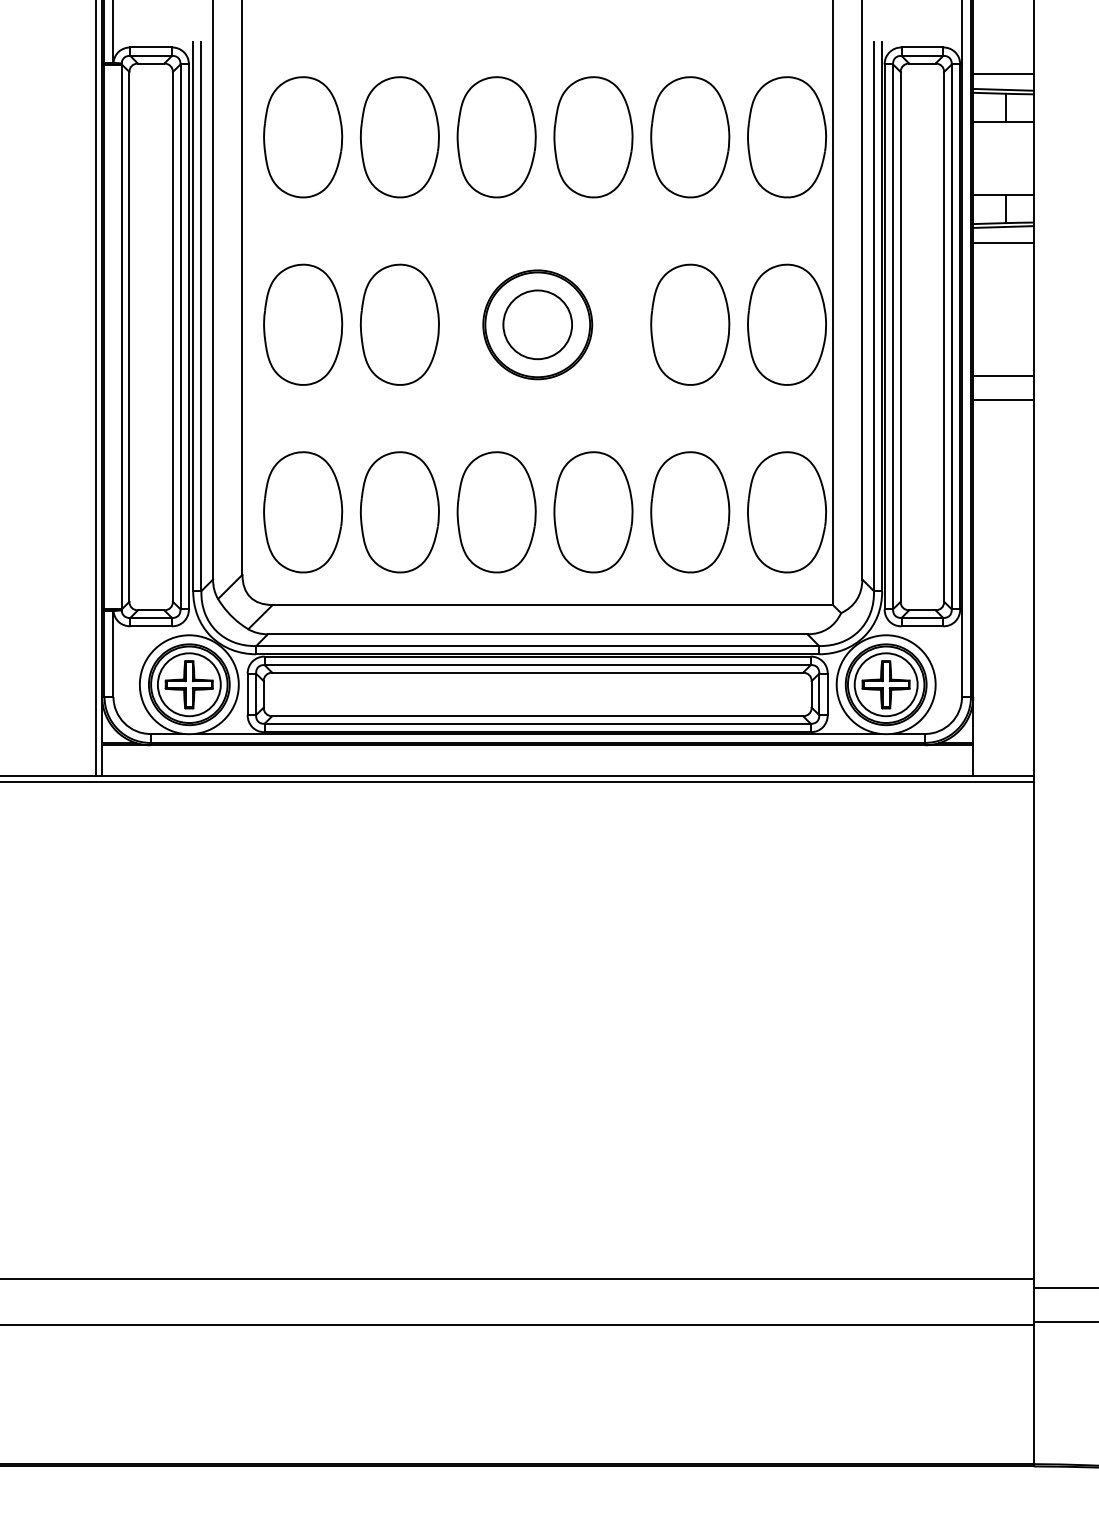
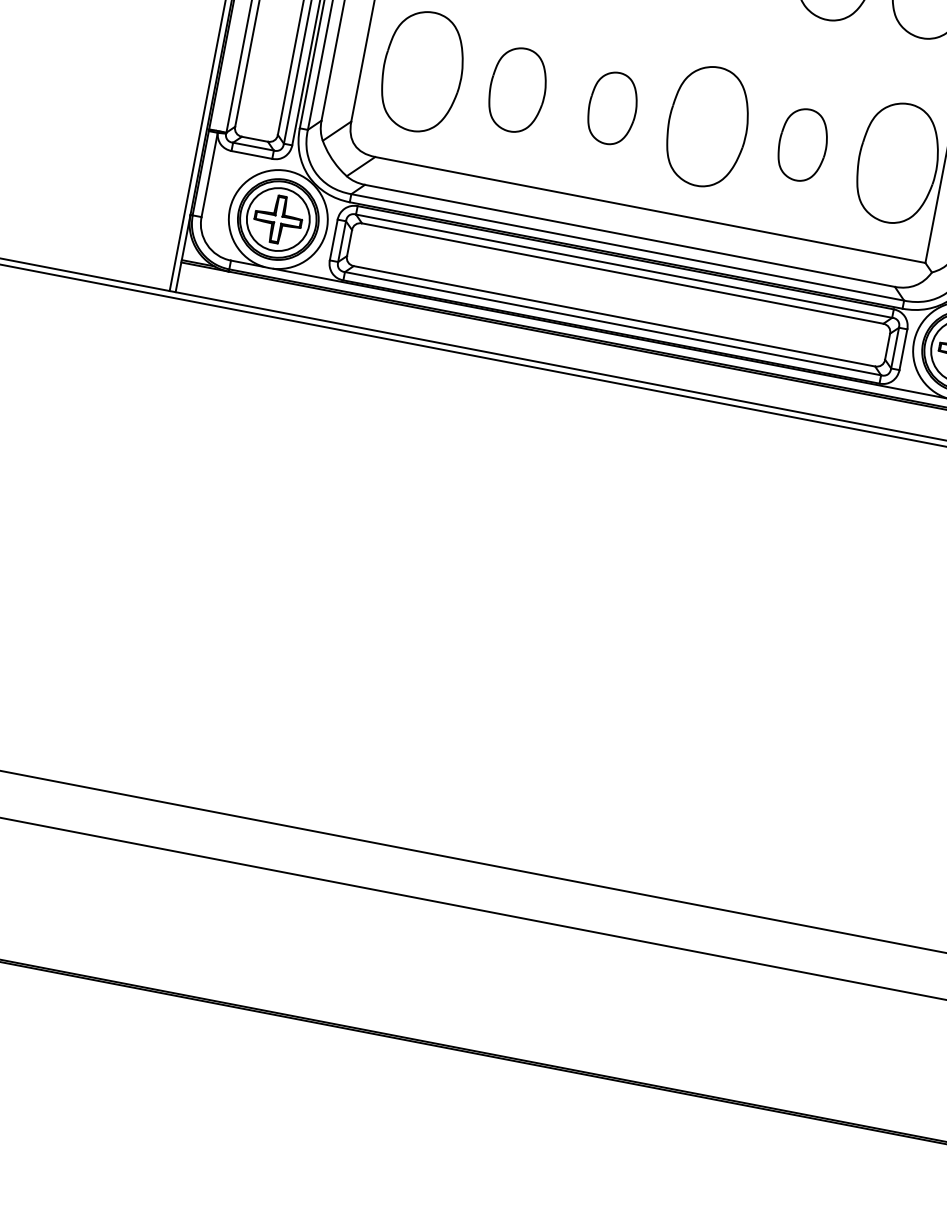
part: (399, 512) -> (517, 90), size x0.7
part: (496, 512) -> (612, 108), size x0.6
part: (690, 512) -> (803, 145), size x0.6

